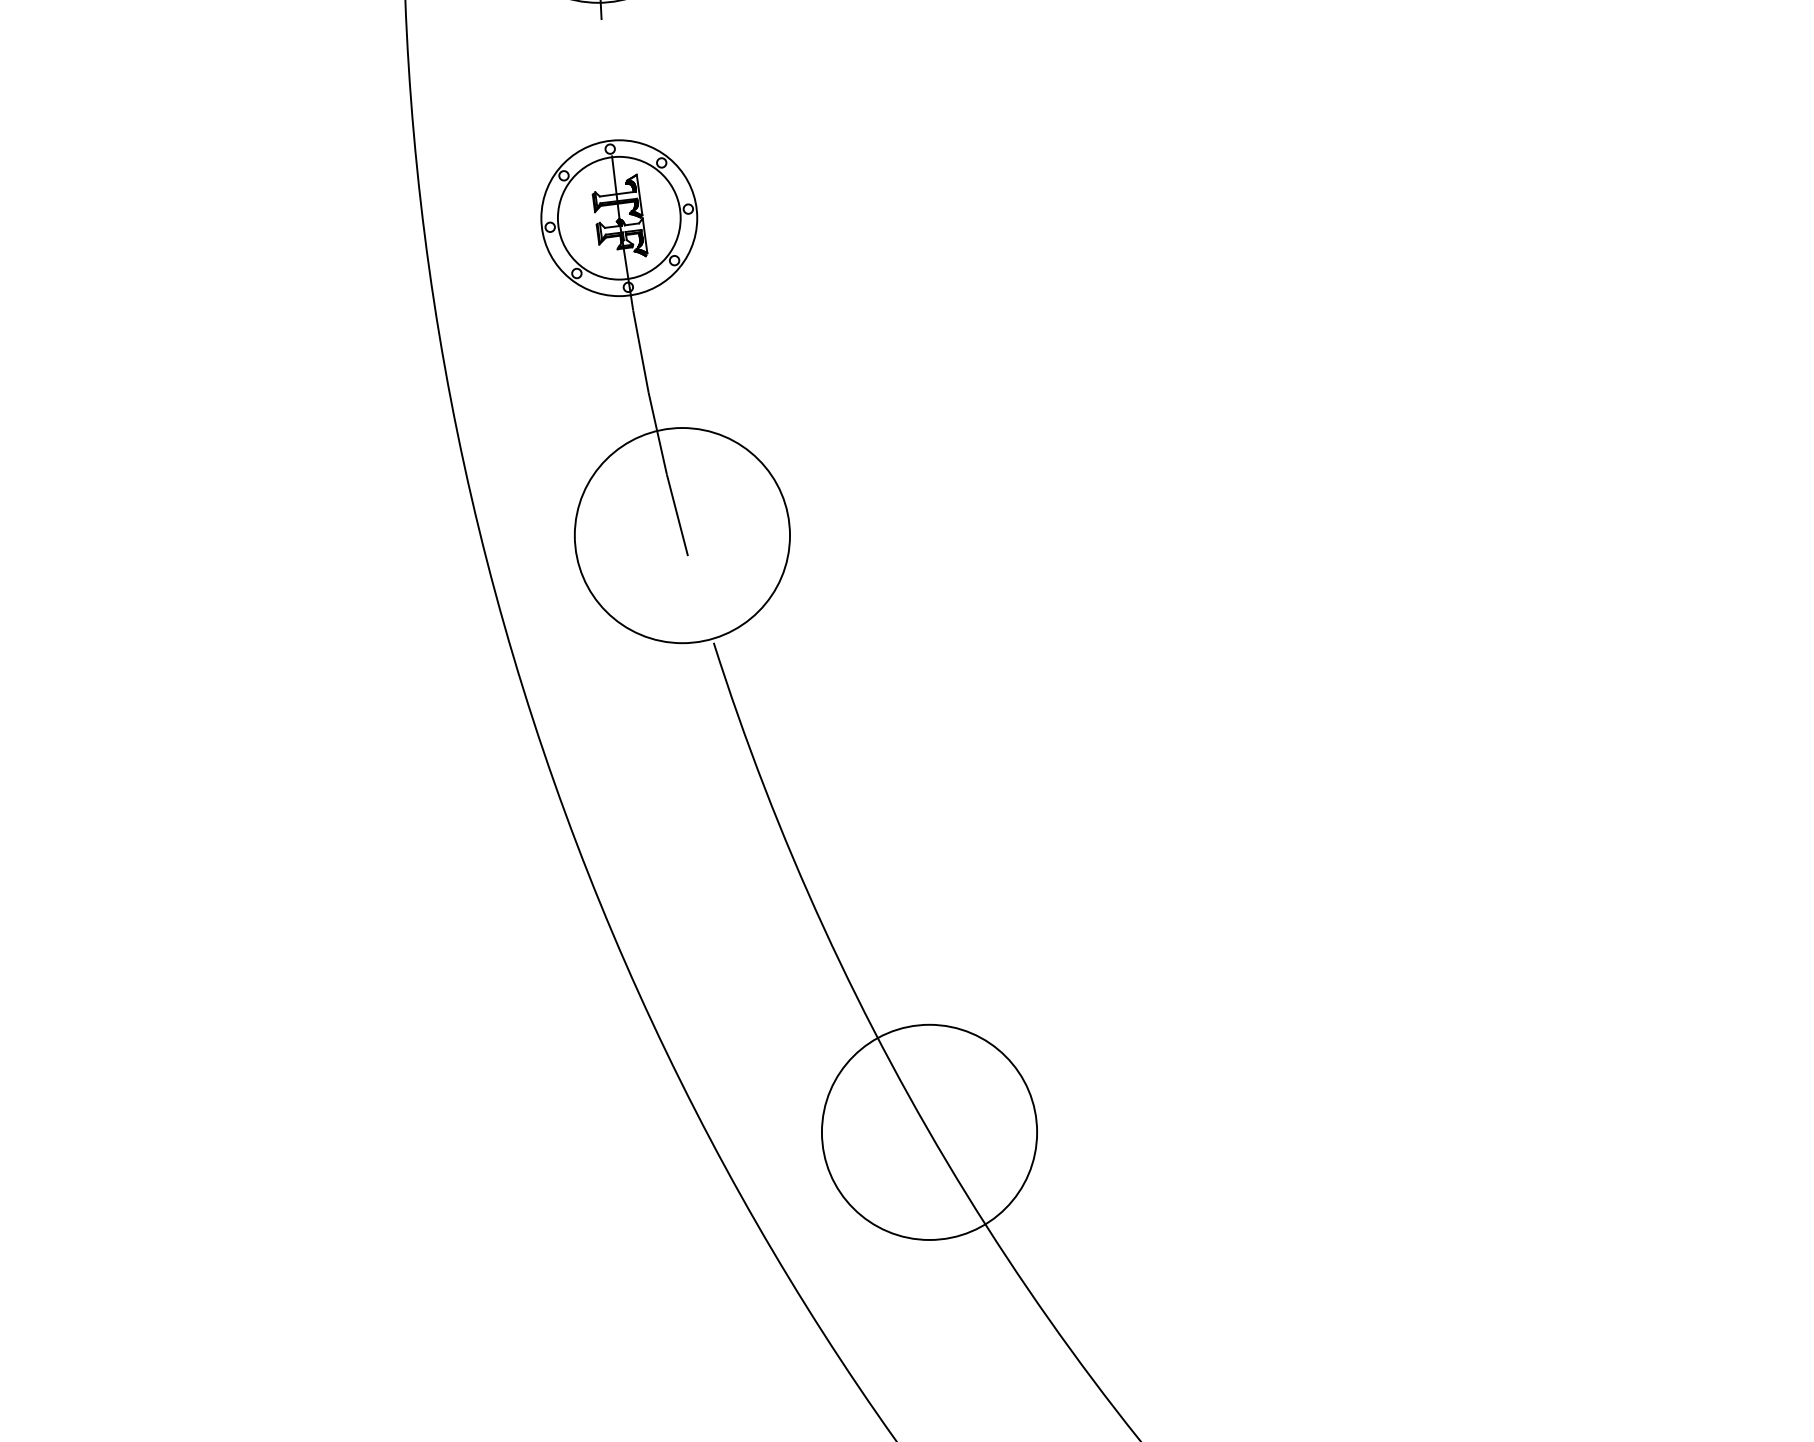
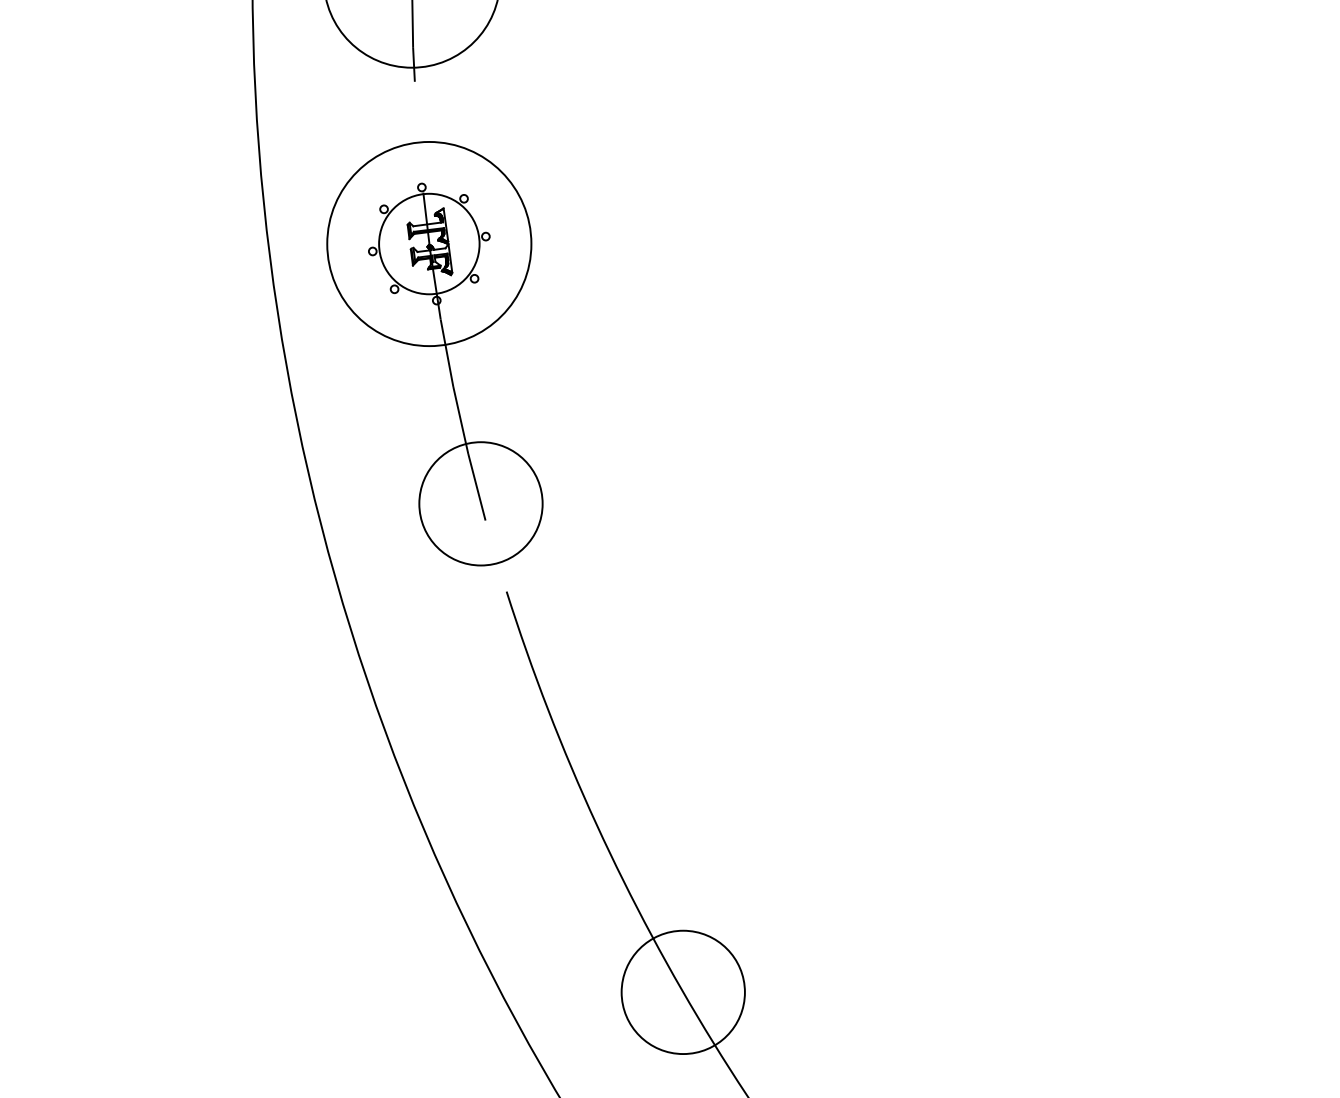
circle: (619, 218) -> (429, 244), size x1.6
circle: (682, 535) -> (481, 503), size x0.7
circle: (929, 1131) -> (683, 991), size x0.7

